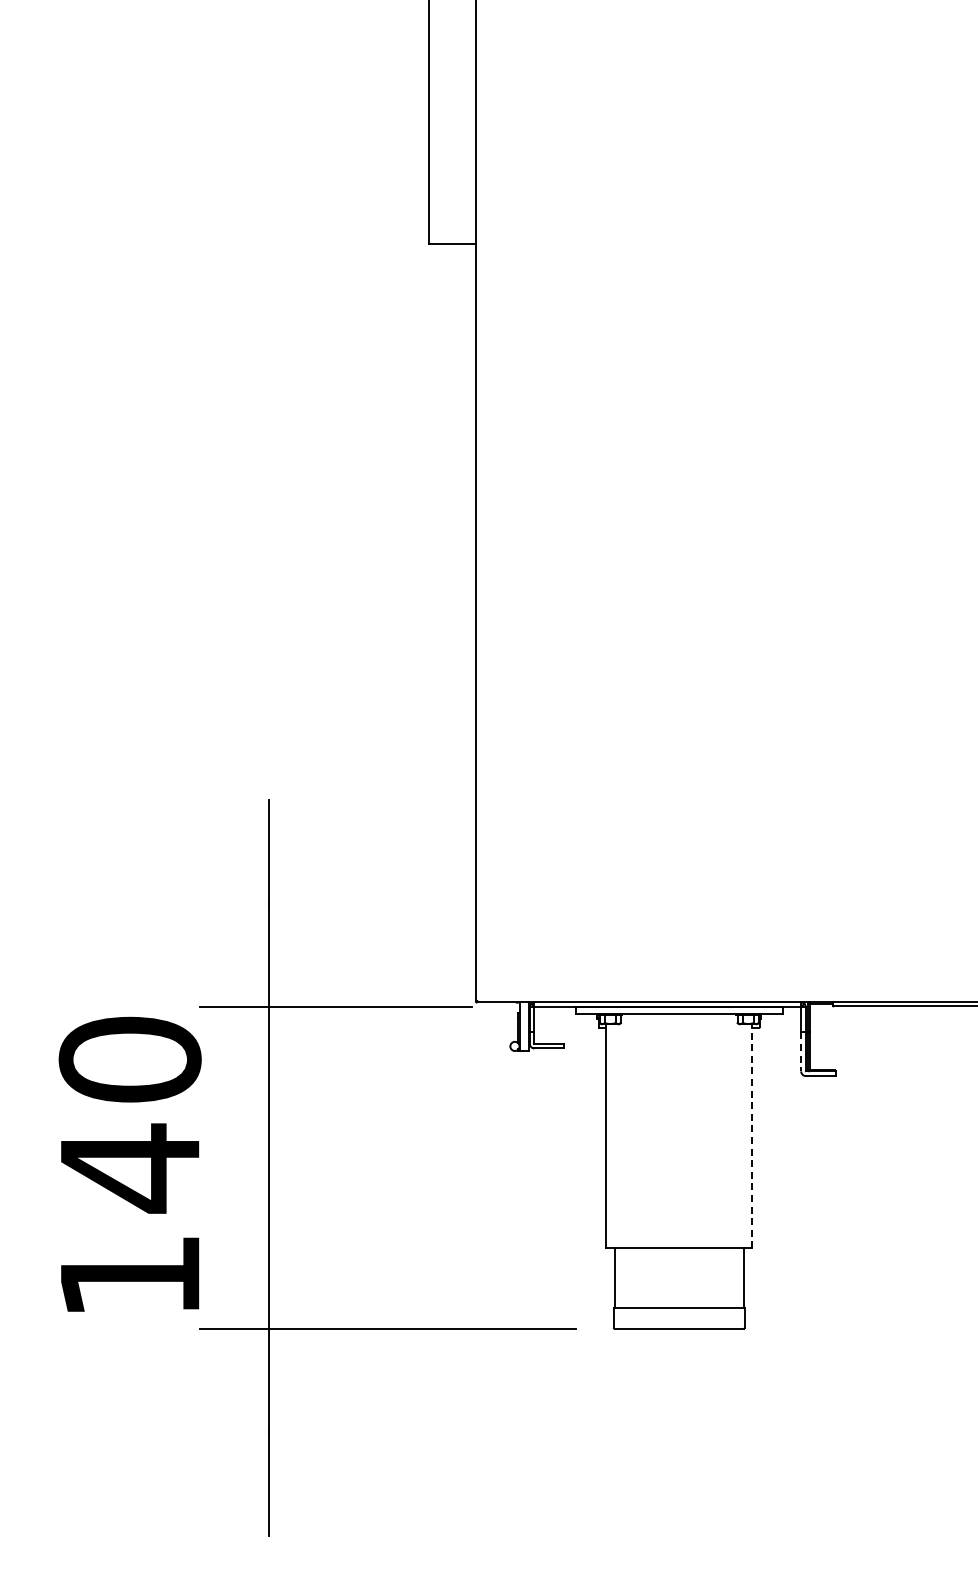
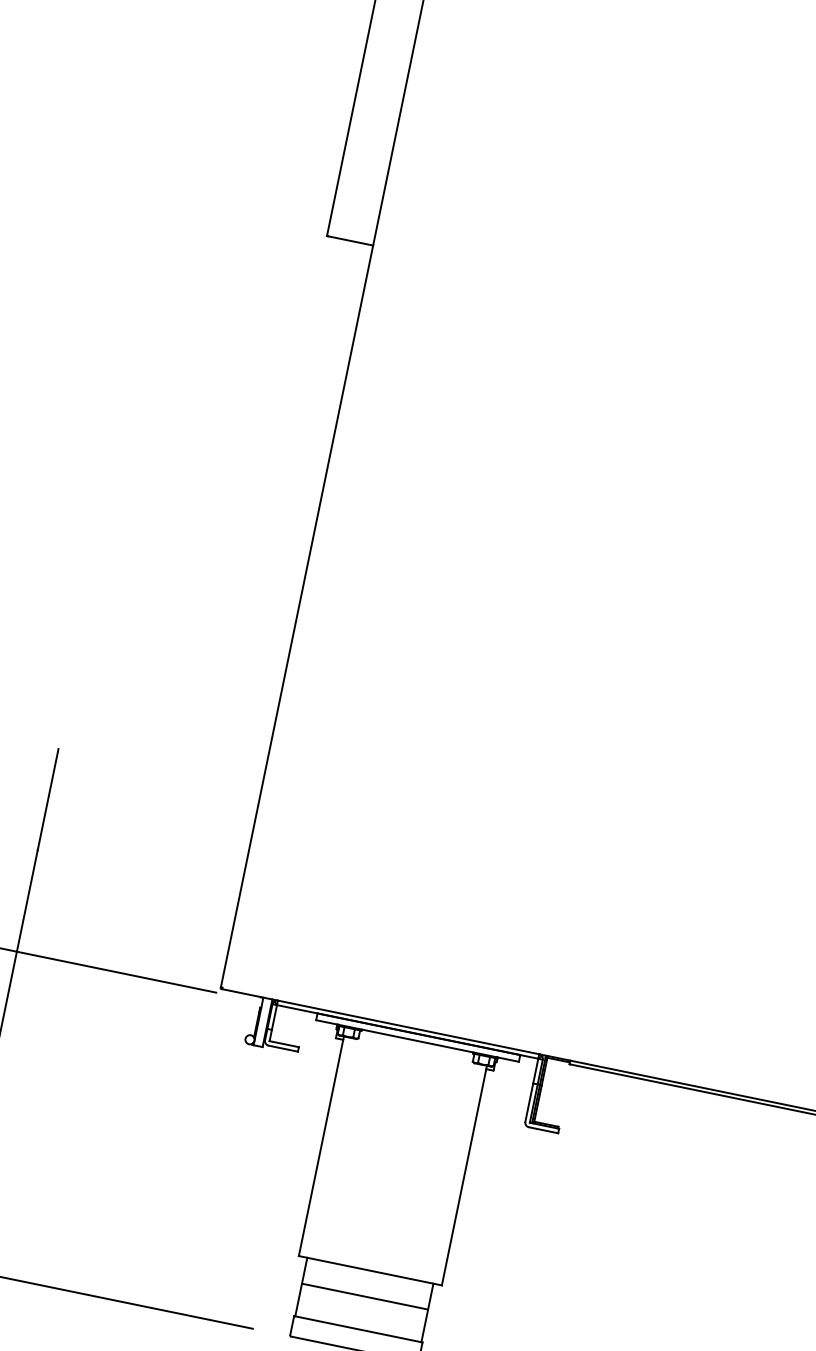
line: (801, 1051) -> (529, 1102), dashed -> solid
line: (752, 1135) -> (464, 1174), dashed -> solid
line: (679, 1274) -> (365, 1296), added

